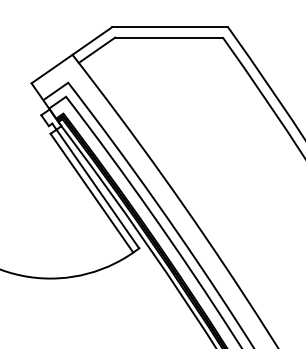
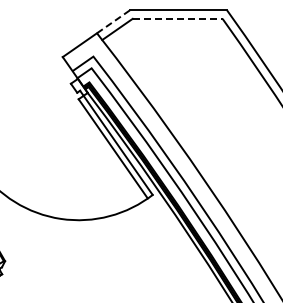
line: (168, 37) -> (177, 18), solid -> dashed
line: (92, 40) -> (113, 21), solid -> dashed

